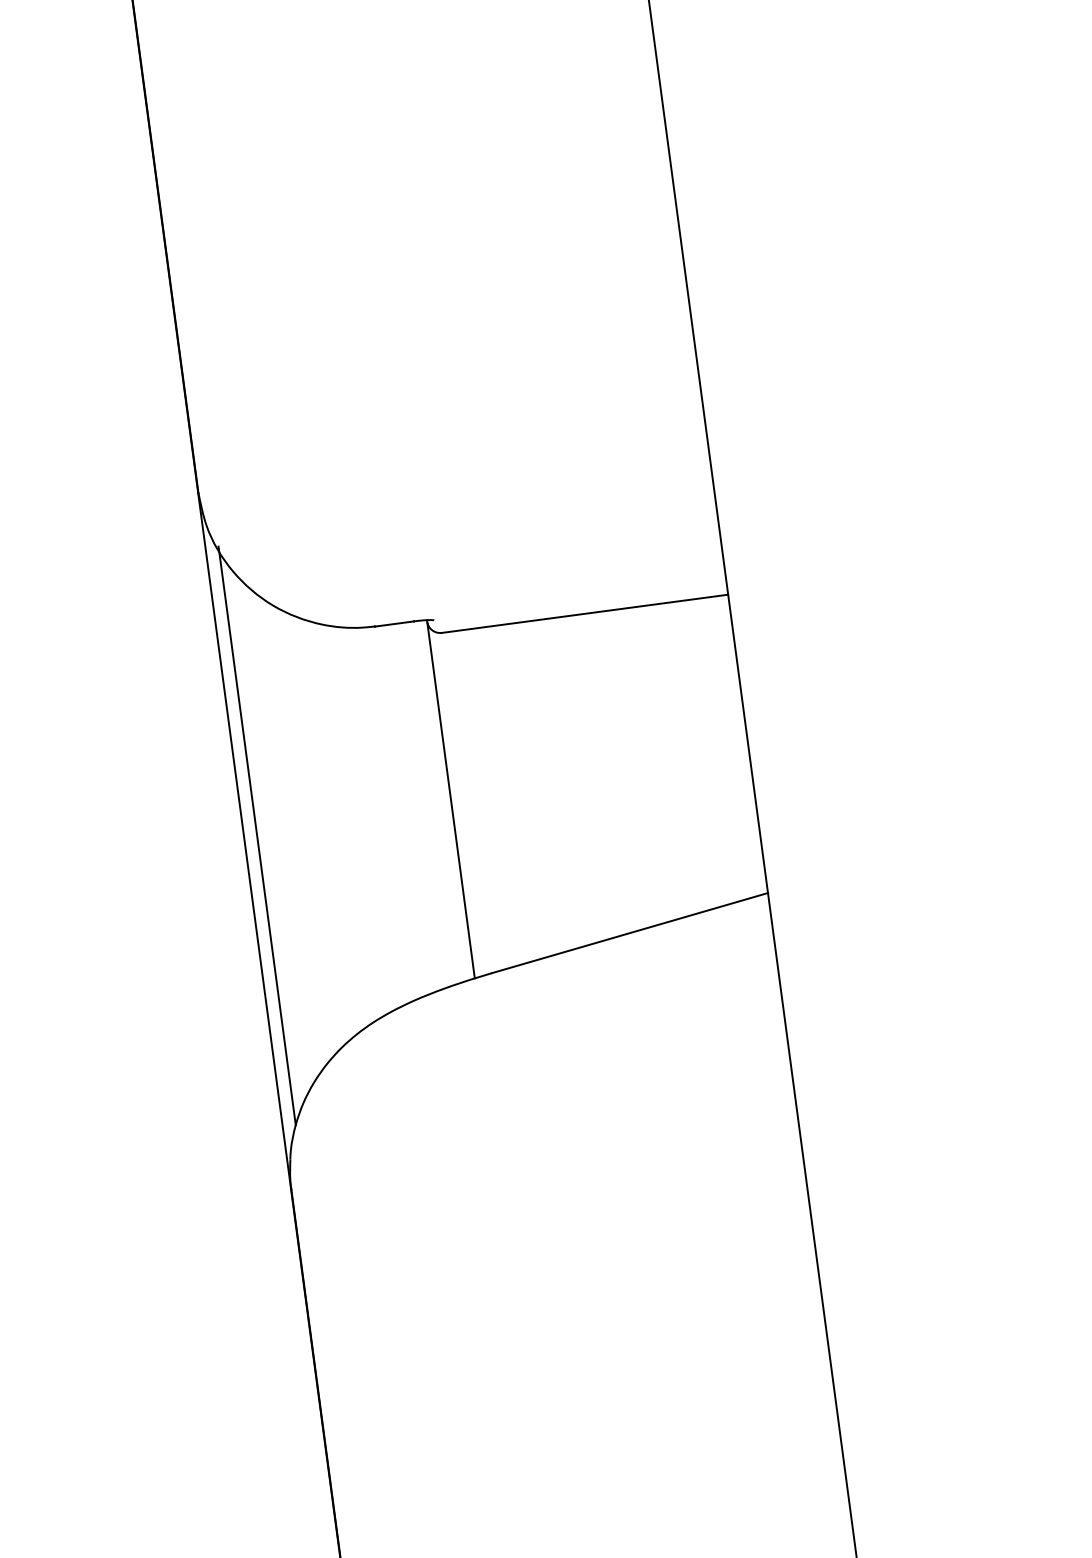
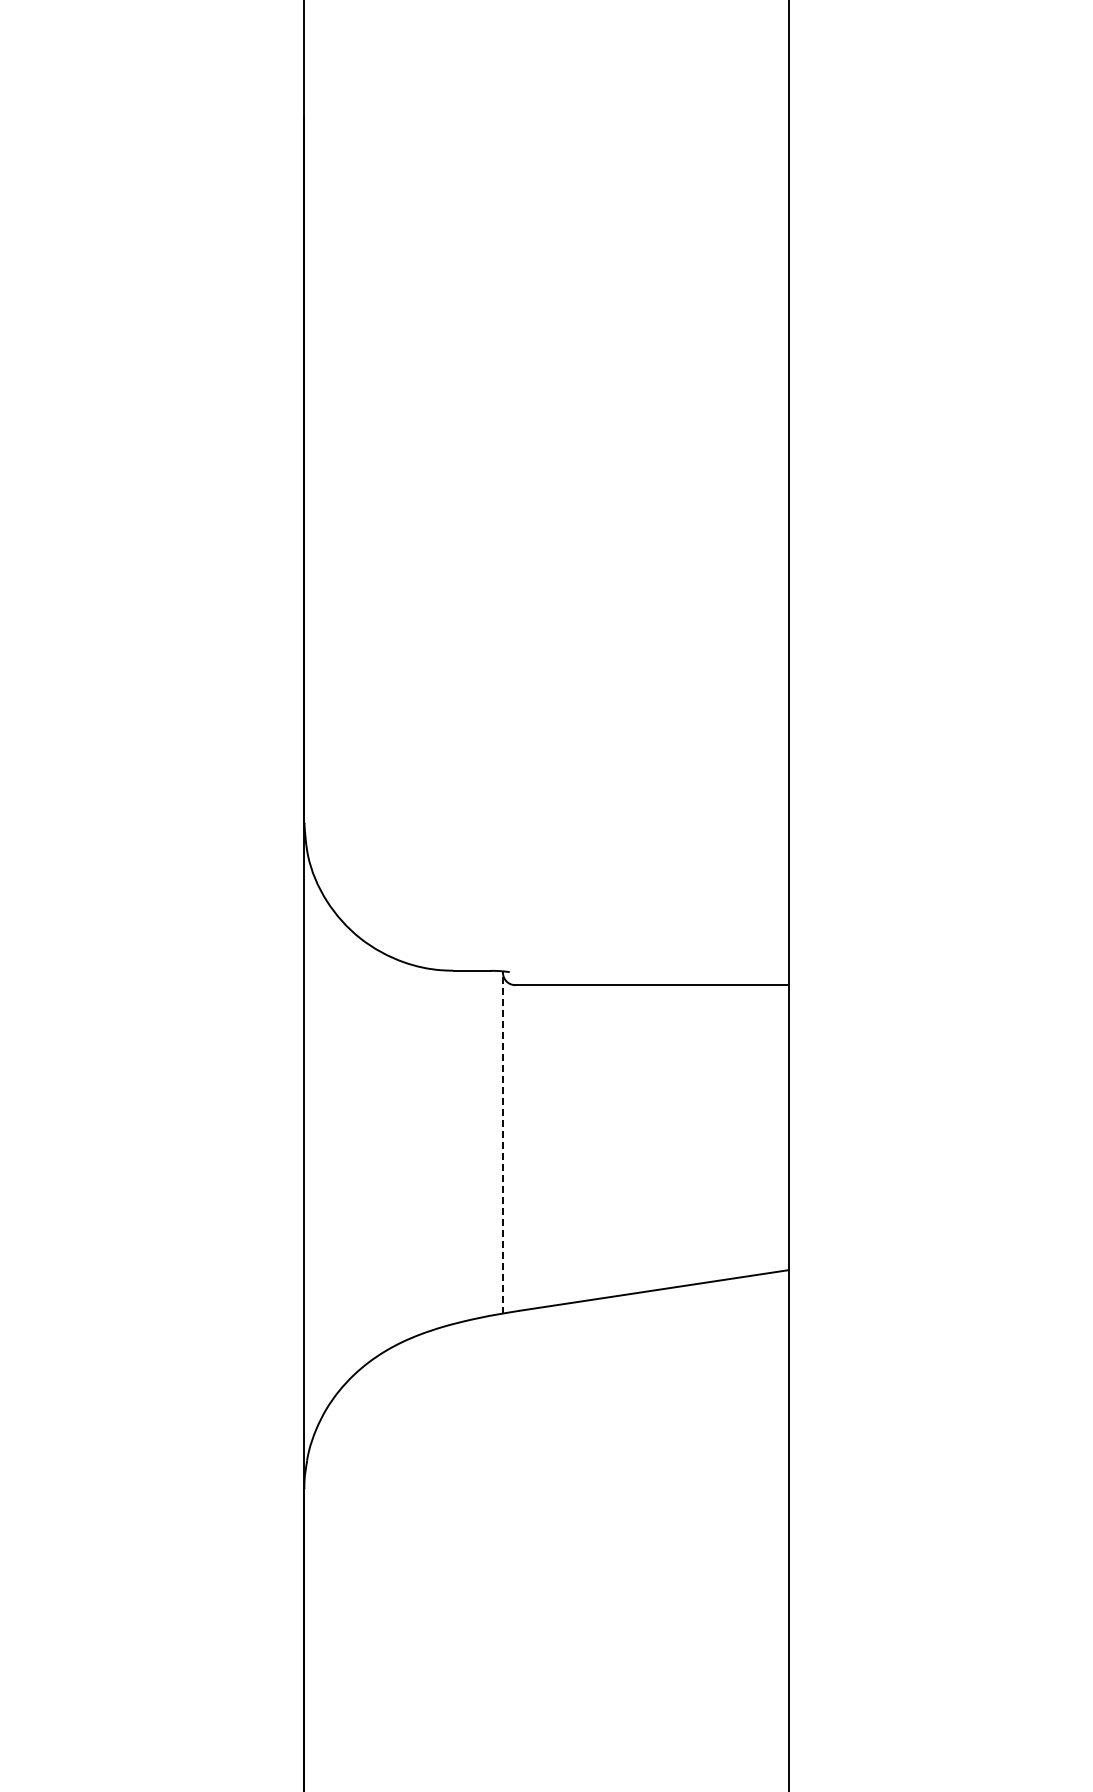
line: (450, 798) -> (502, 1141), solid -> dashed
line: (257, 835) -> (316, 1152), removed

